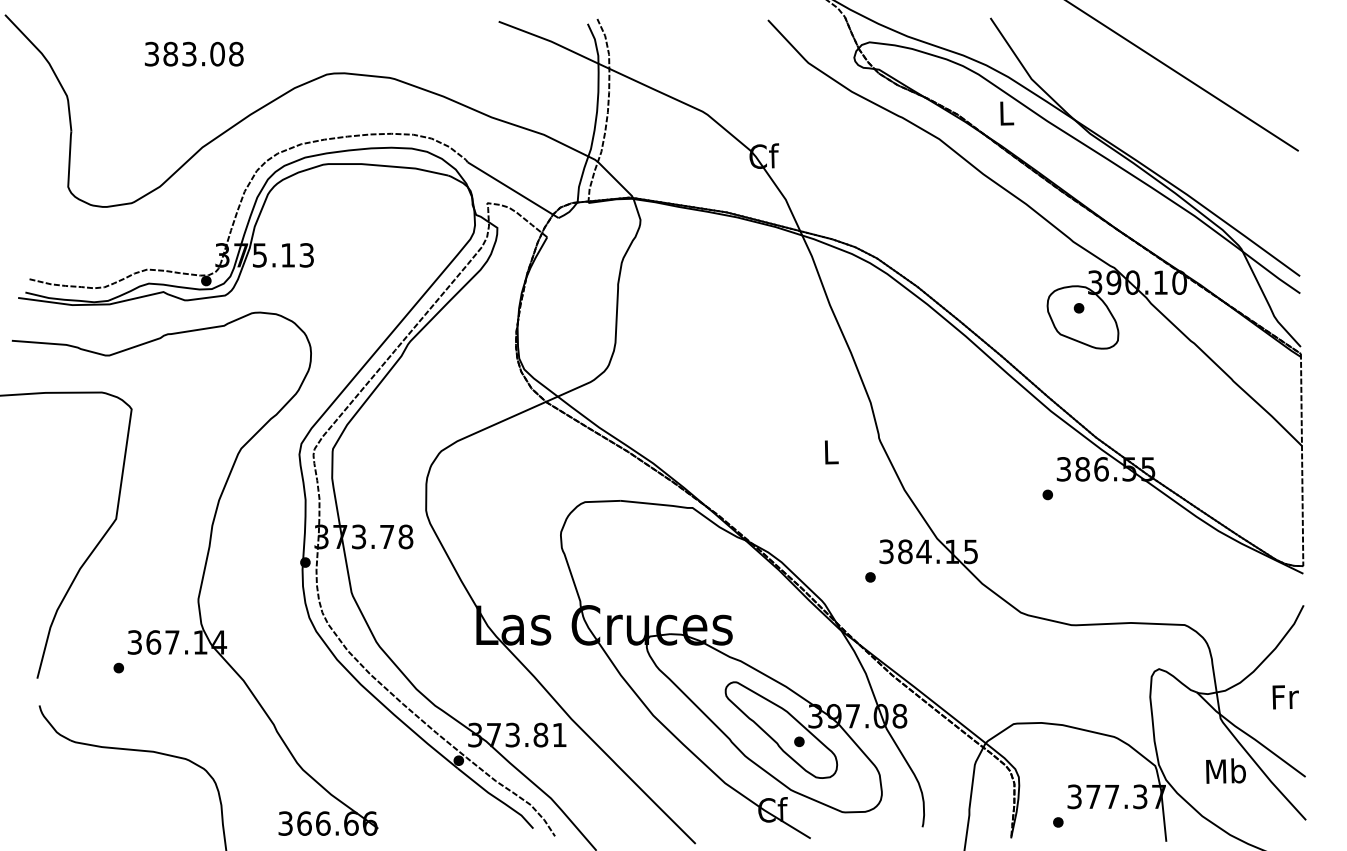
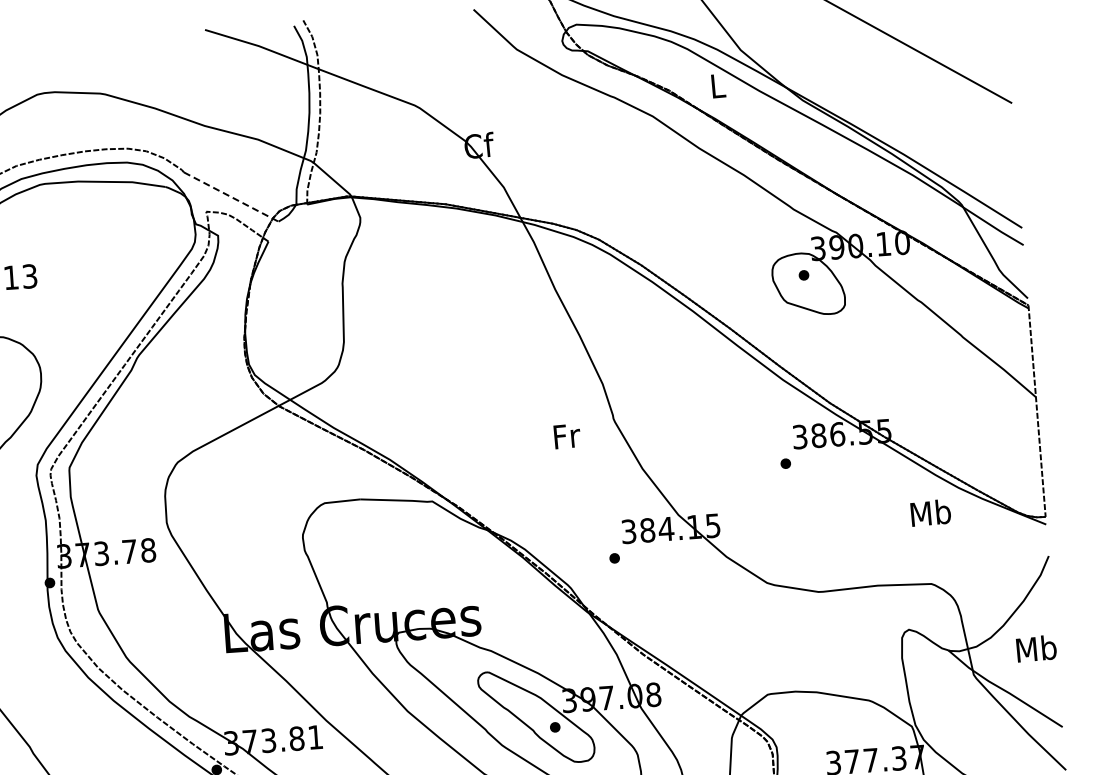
line: (513, 190) -> (231, 197), solid -> dashed
text: (831, 452) -> (567, 436), L -> Fr
text: (1284, 696) -> (1035, 648), Fr -> Mb
text: (1225, 770) -> (930, 512), moved

